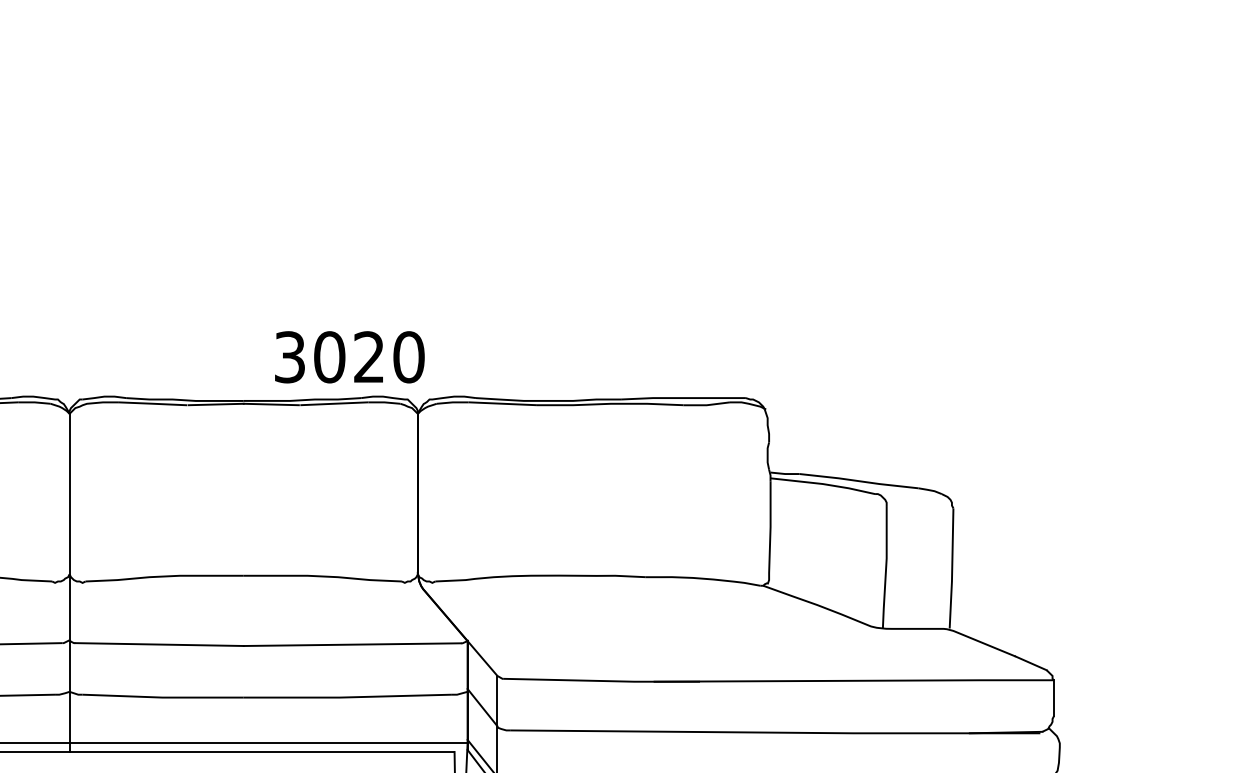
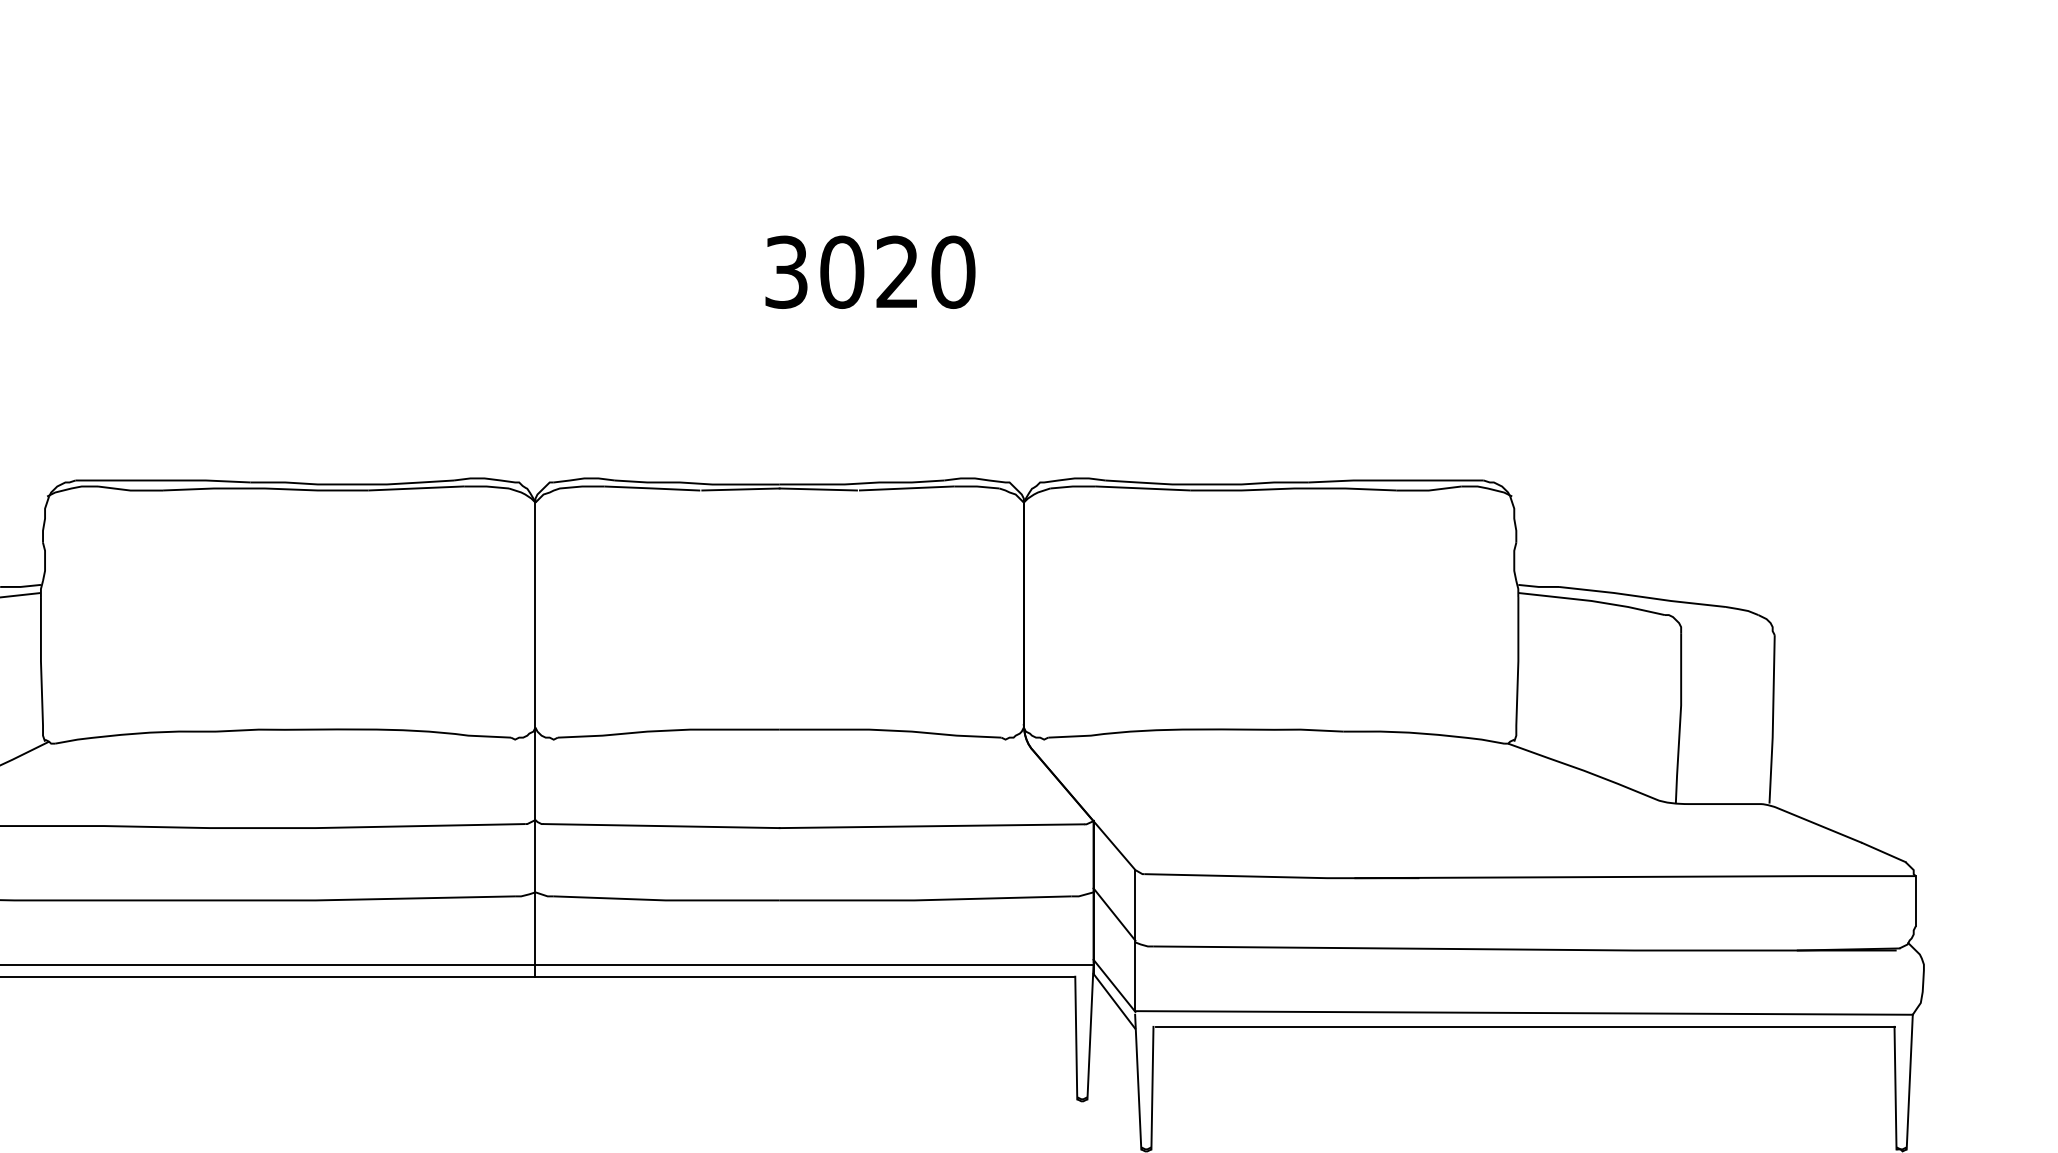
text: (349, 356) -> (870, 271), moved

